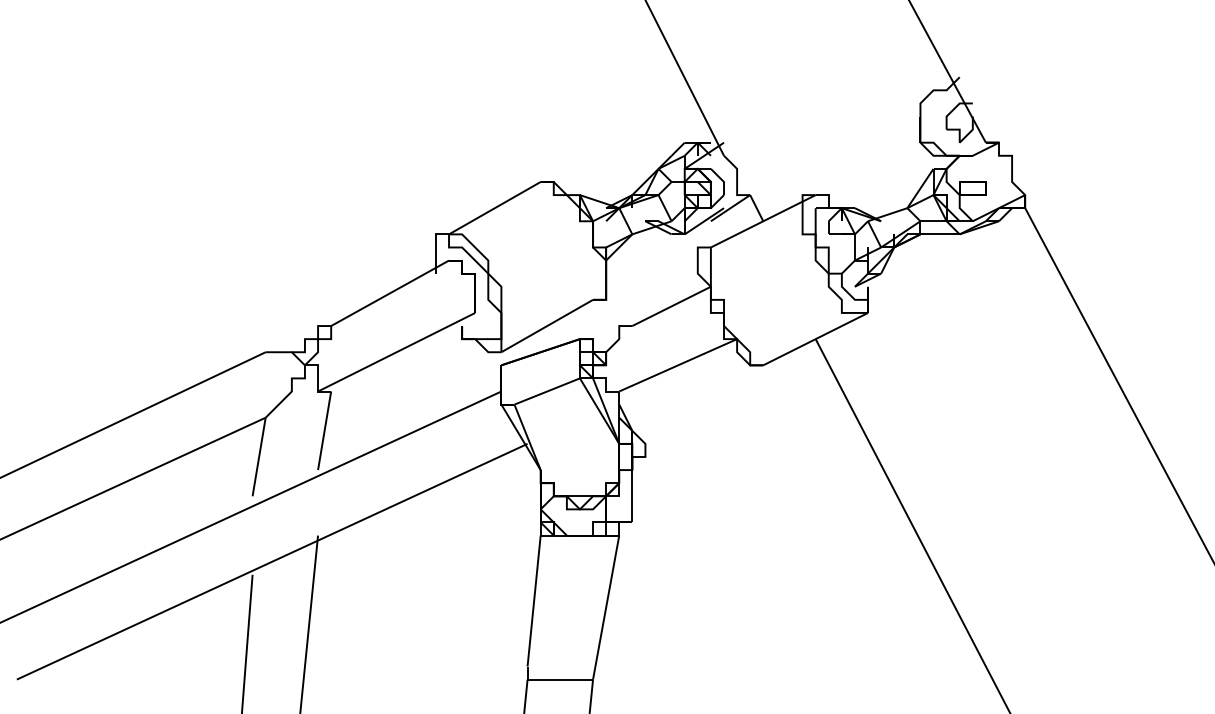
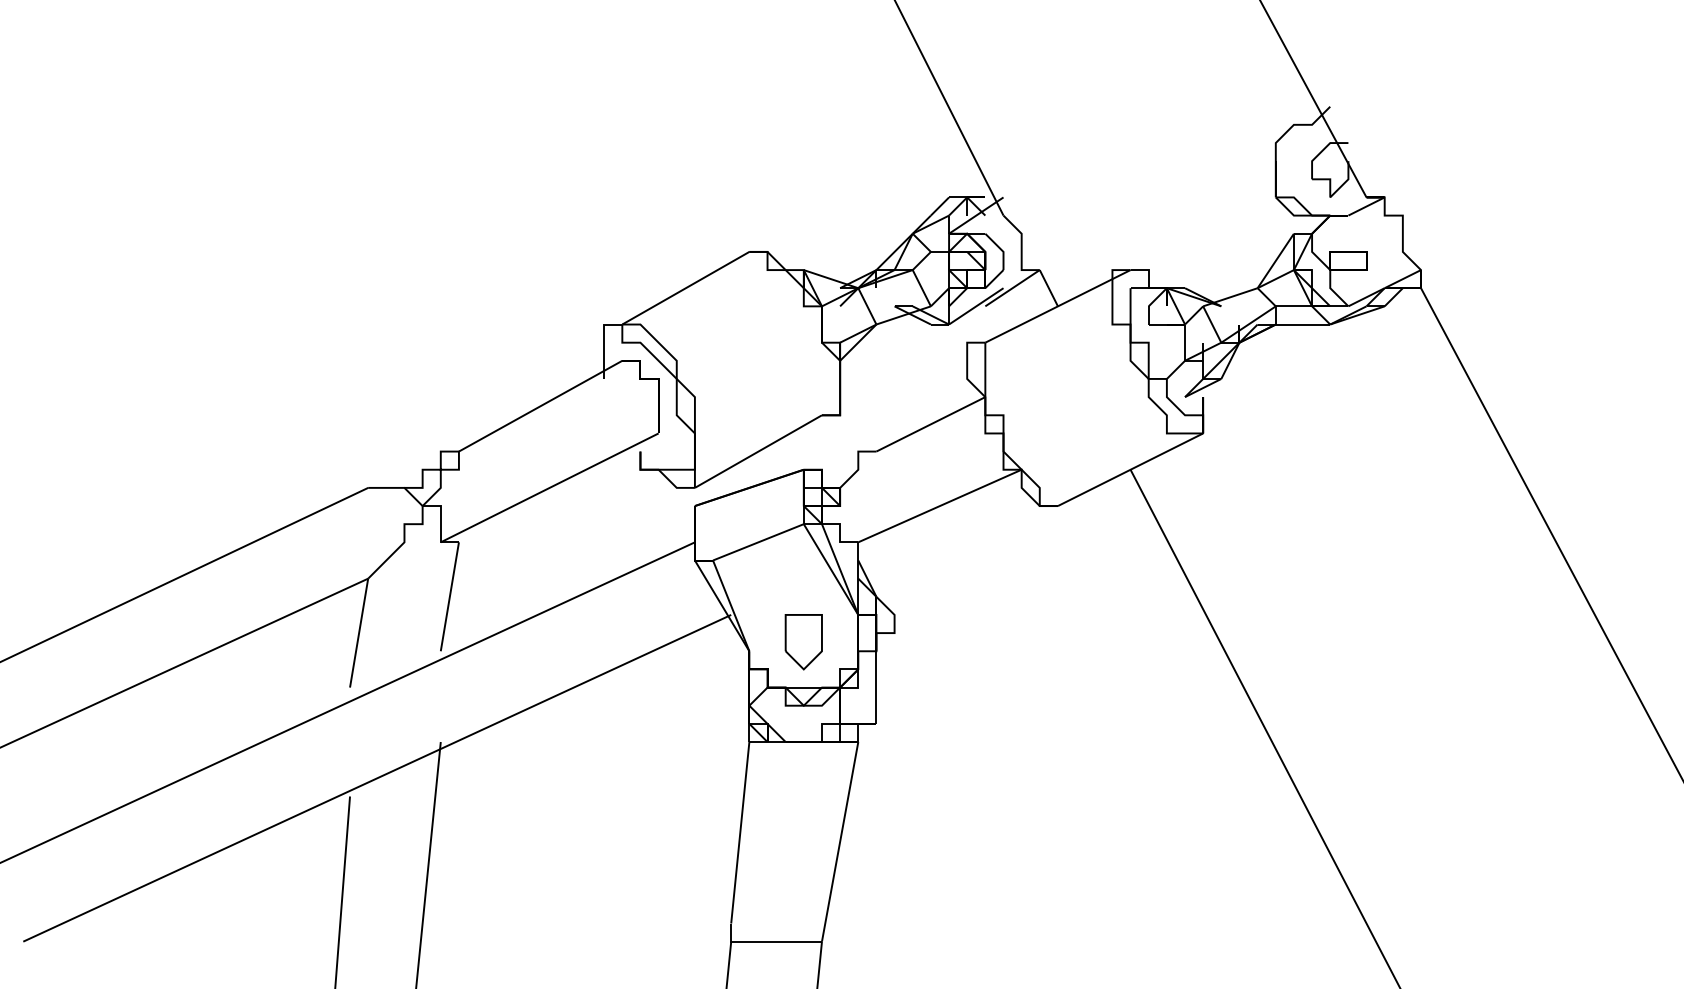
part: (579, 463) -> (803, 642), added

